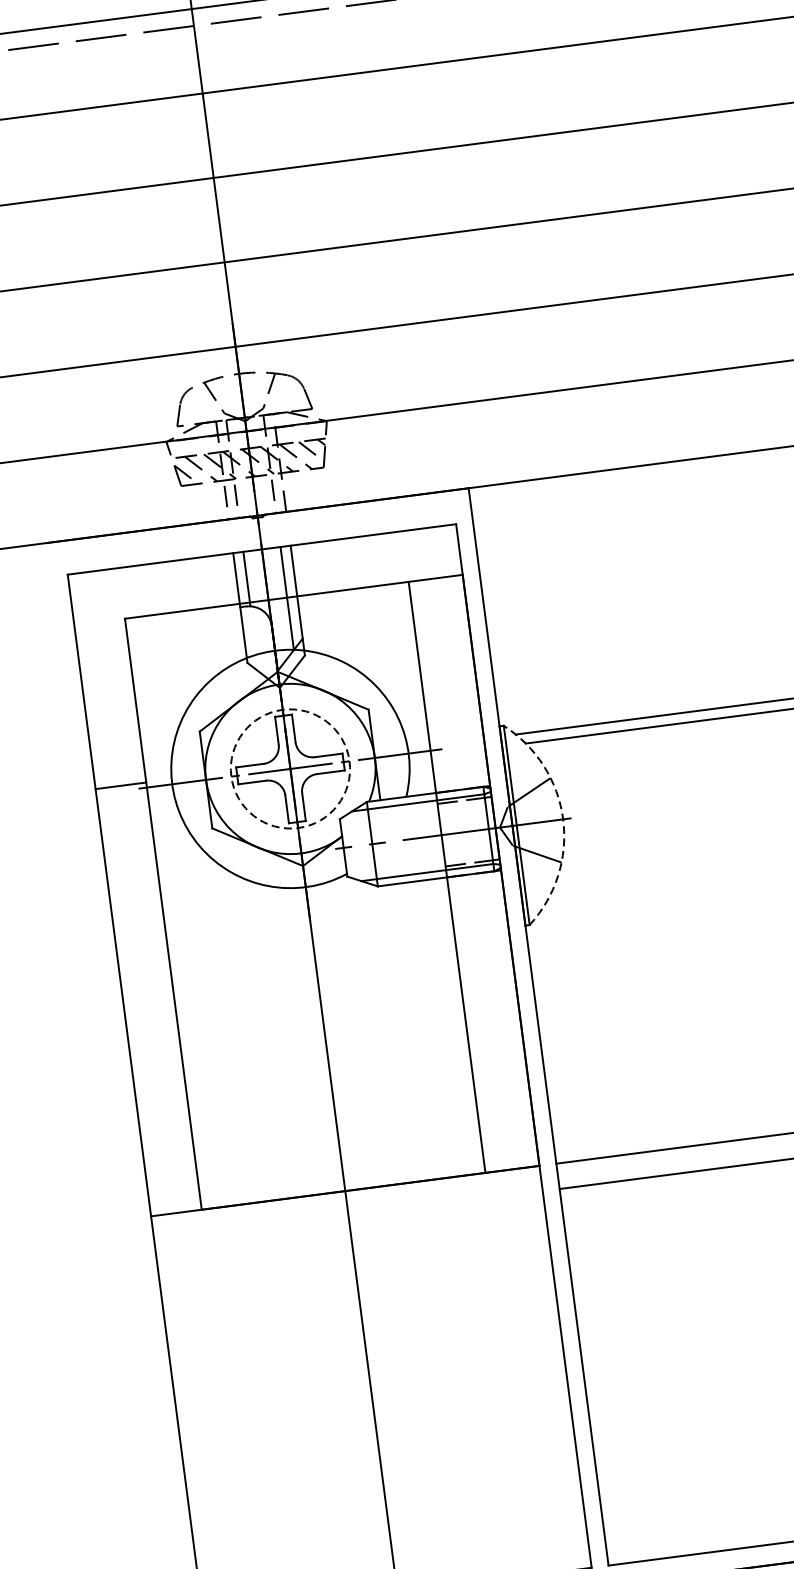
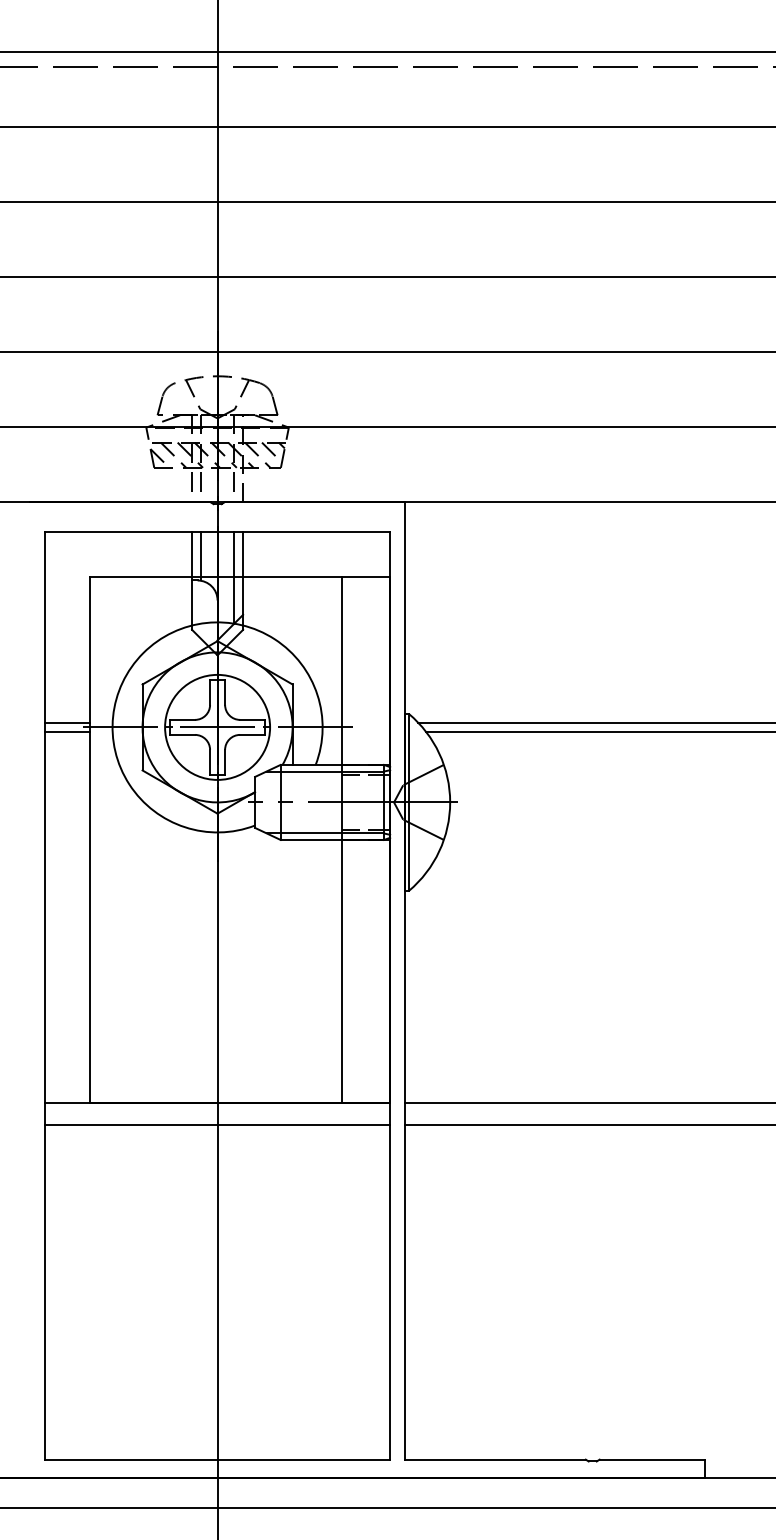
circle: (290, 767) -> (217, 726), dashed -> solid
line: (122, 795) -> (67, 731), added
arc: (563, 819) -> (450, 802), dashed -> solid
line: (348, 1216) -> (217, 1125), added

